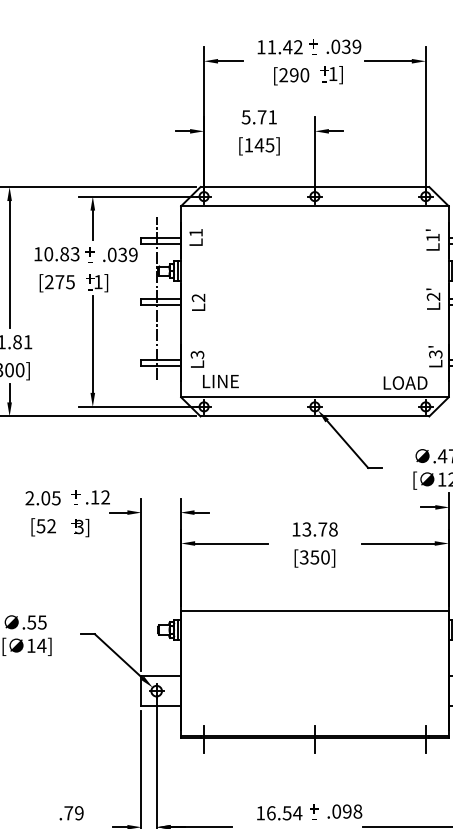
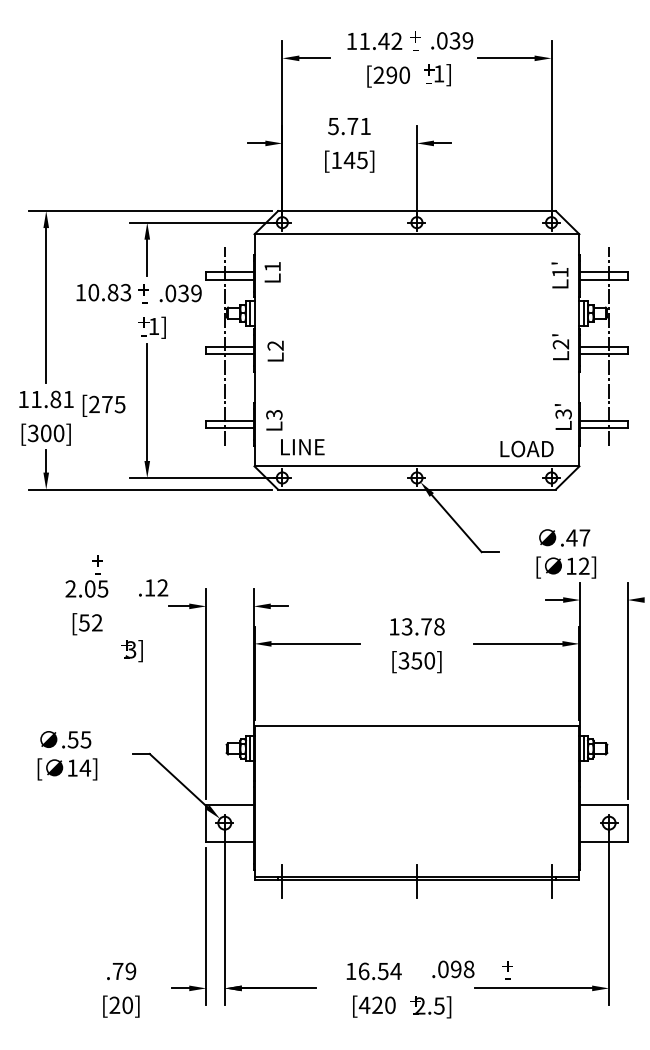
text: (56, 282) -> (103, 405), moved
text: (75, 497) -> (97, 564), moved
text: (79, 528) -> (131, 651), moved
text: (313, 812) -> (507, 970), moved

